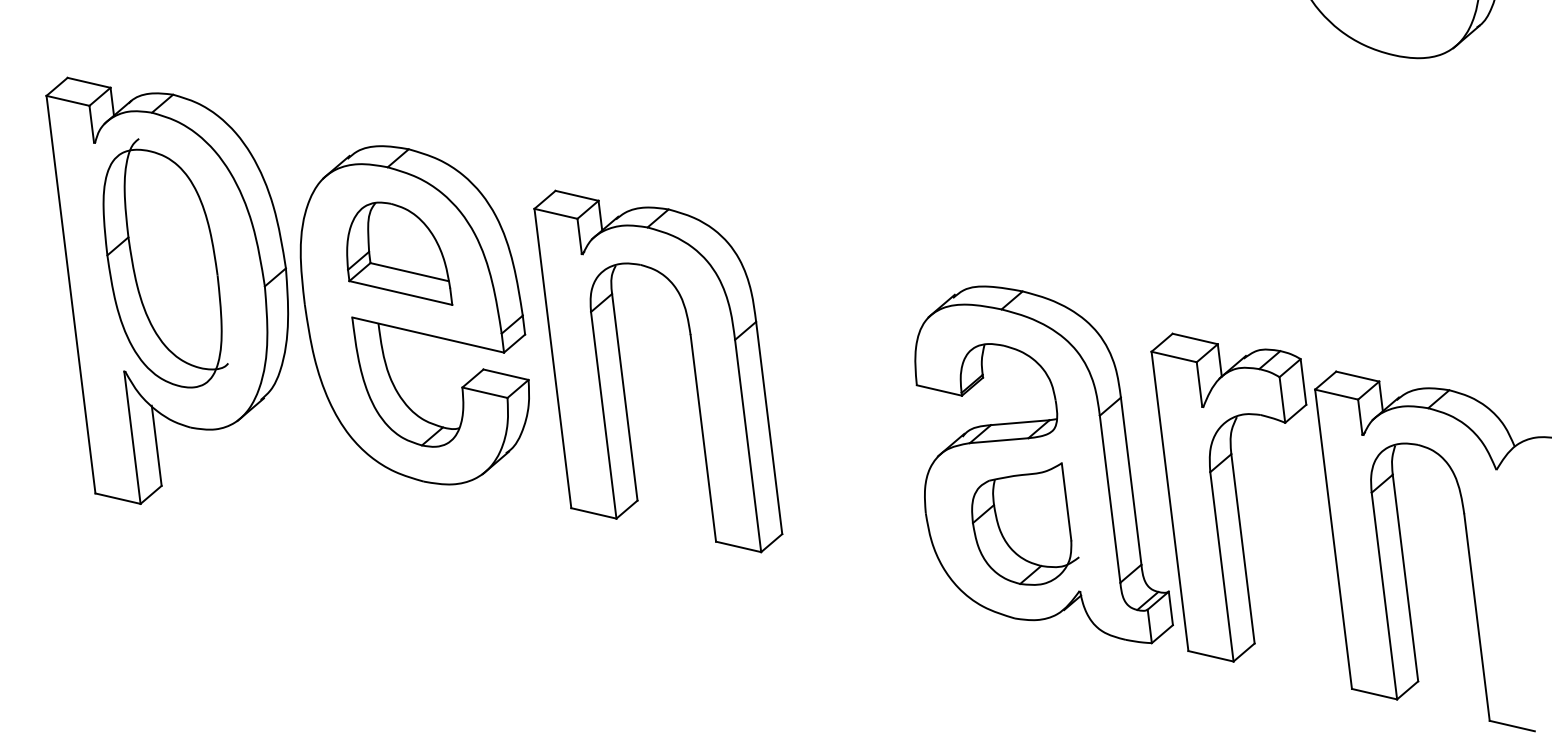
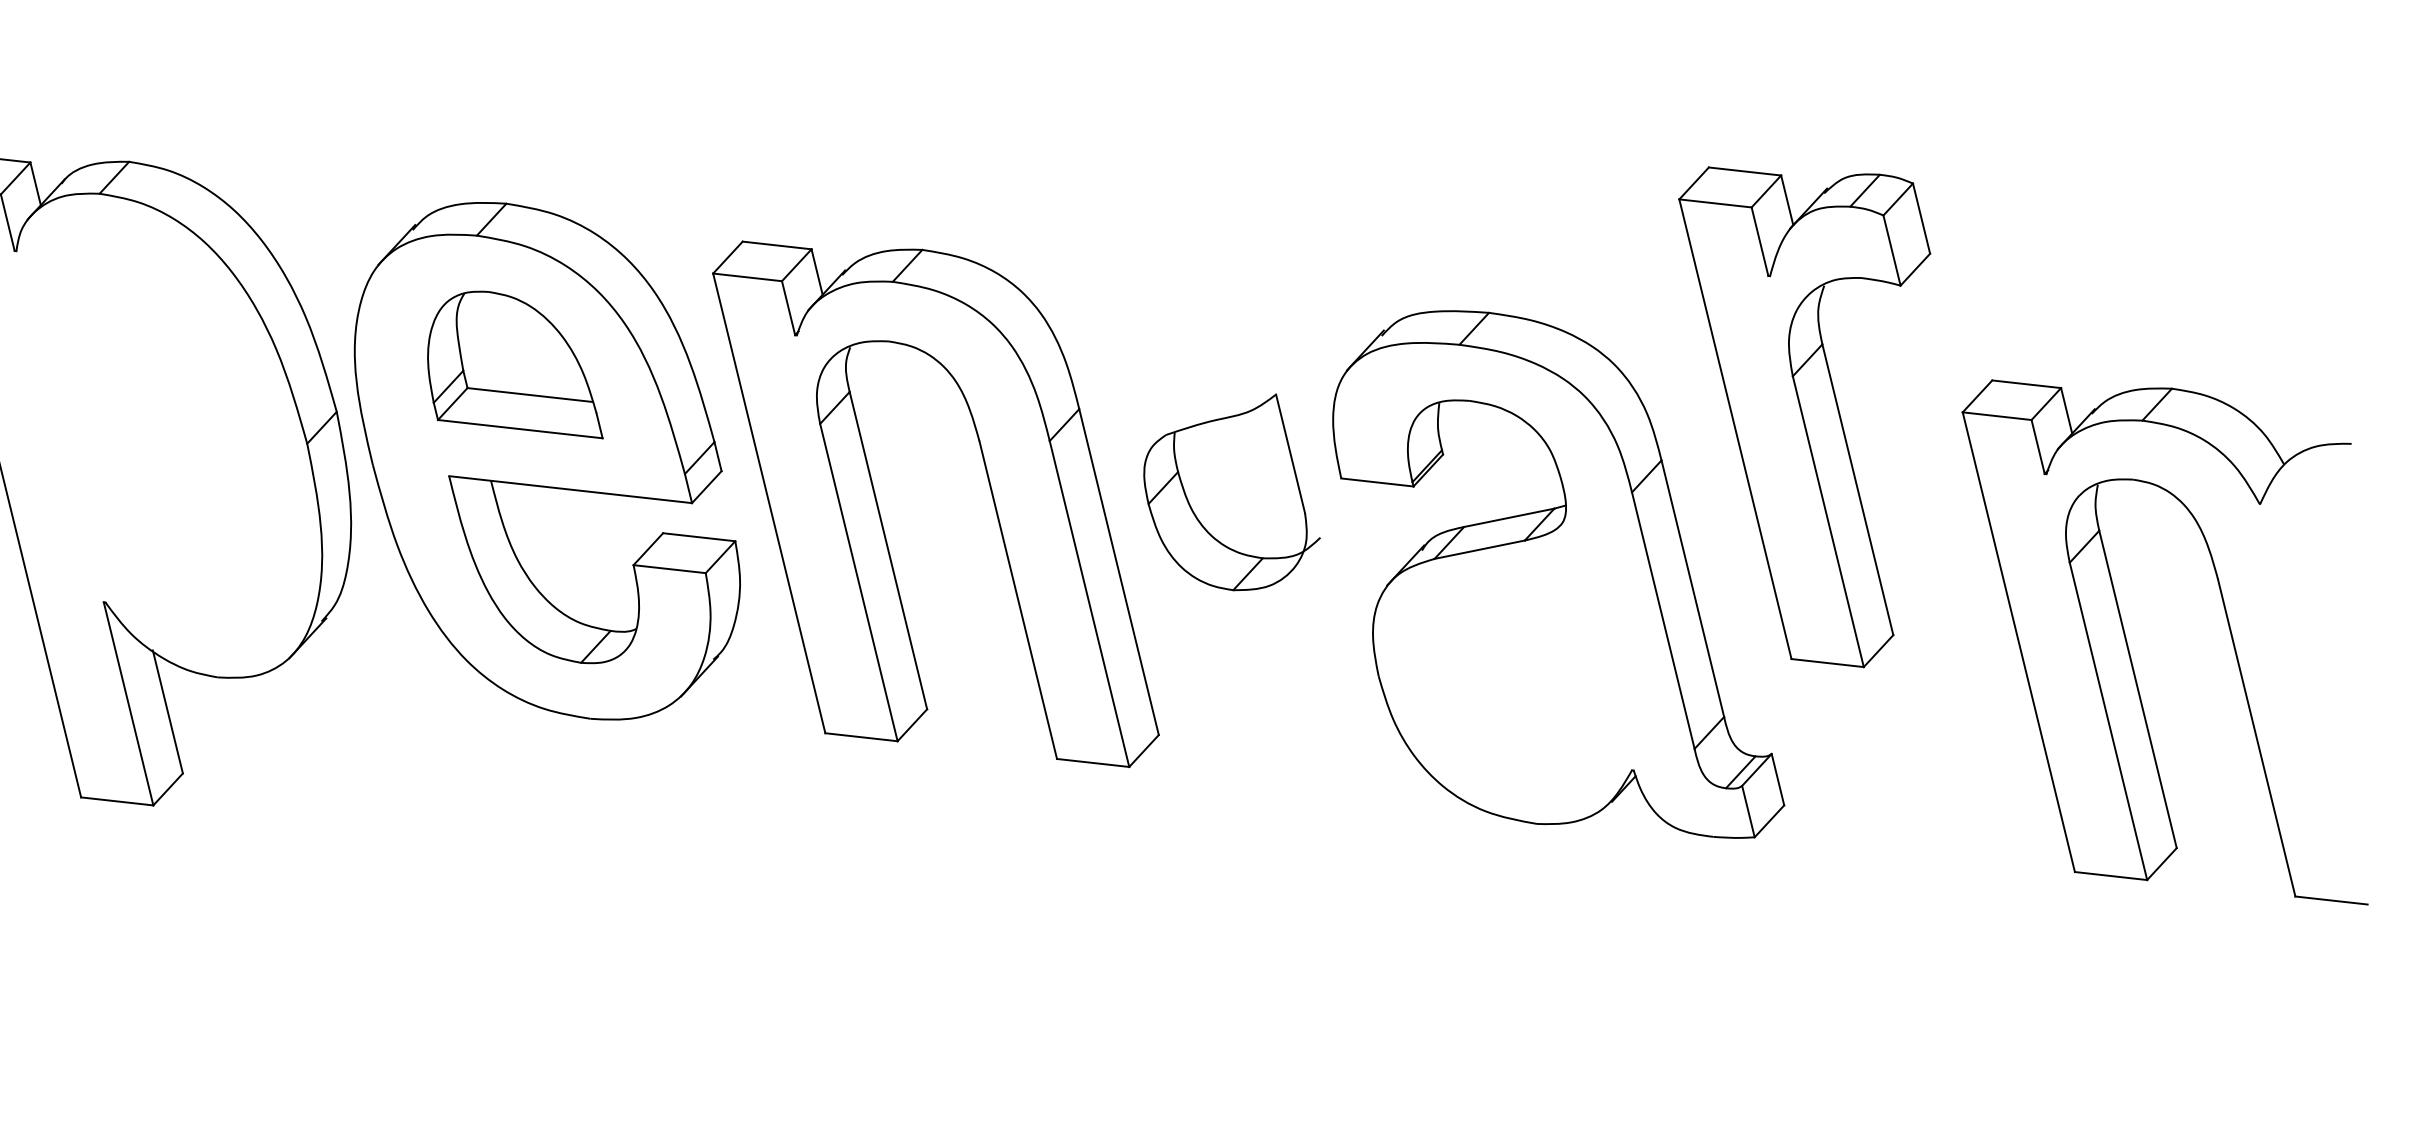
part: (165, 263) -> (148, 426), removed
part: (1228, 497) -> (1825, 412), moved
part: (1025, 523) -> (1230, 494), moved

